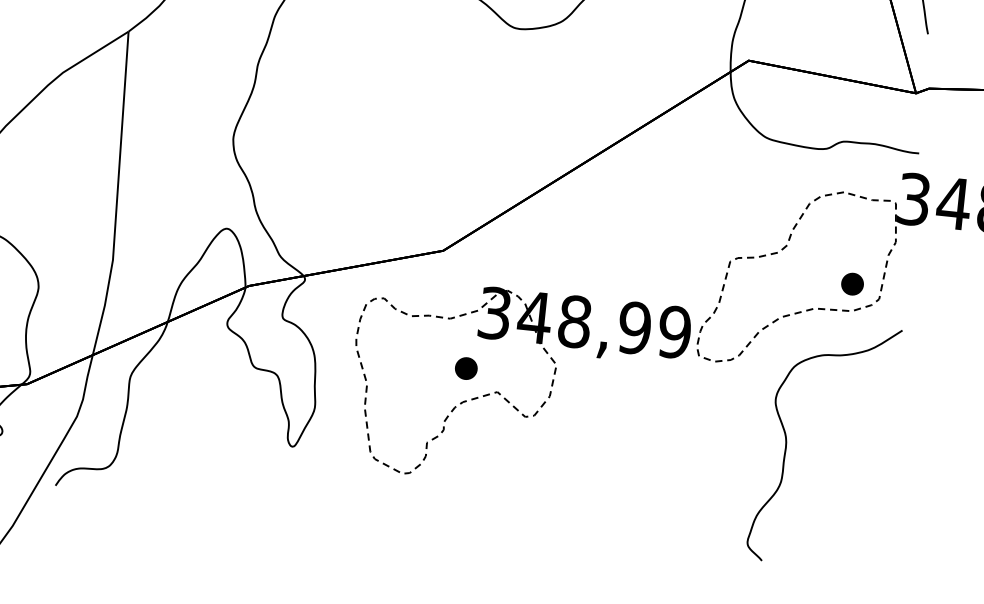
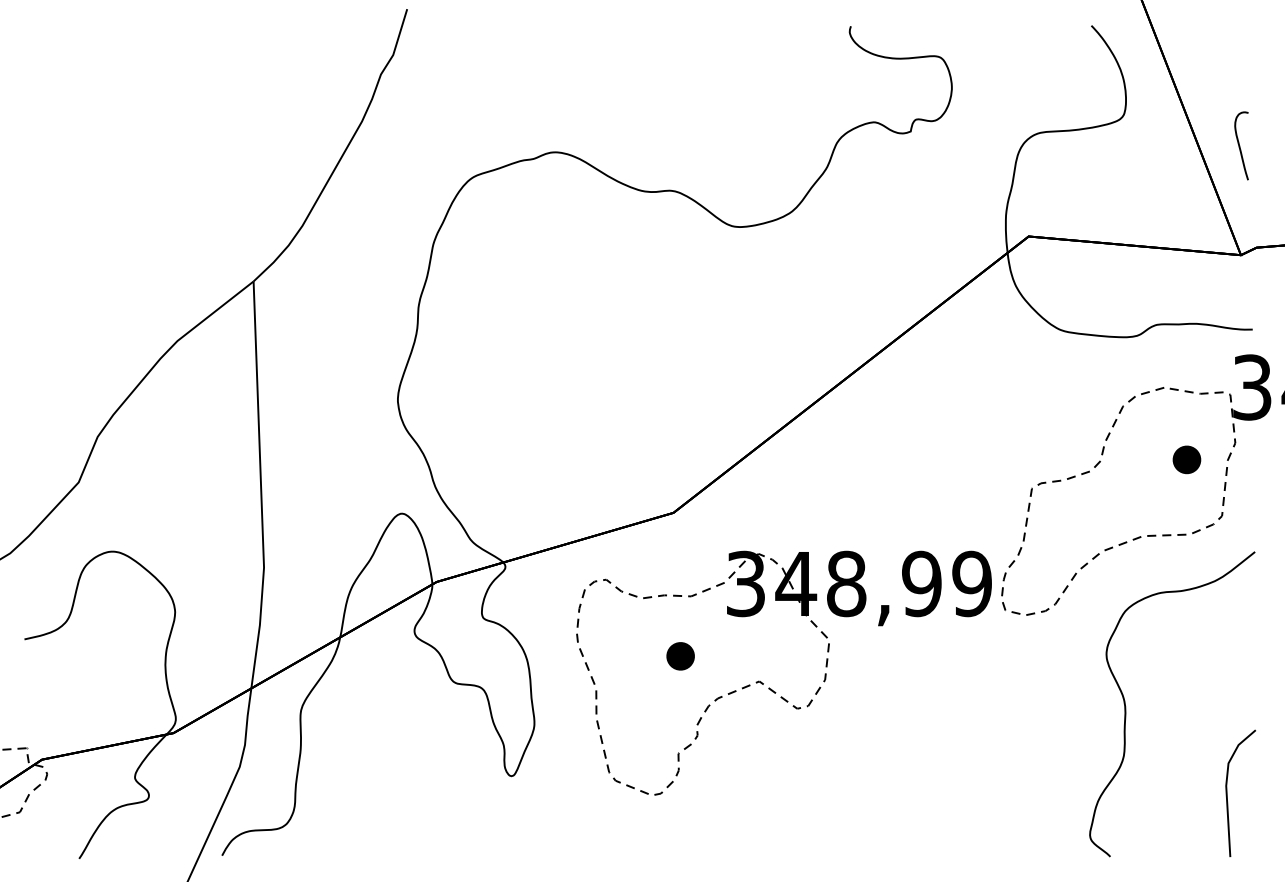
part: (852, 283) -> (1186, 459), moved
part: (466, 368) -> (680, 656), moved
line: (860, 519) -> (1227, 792), added

